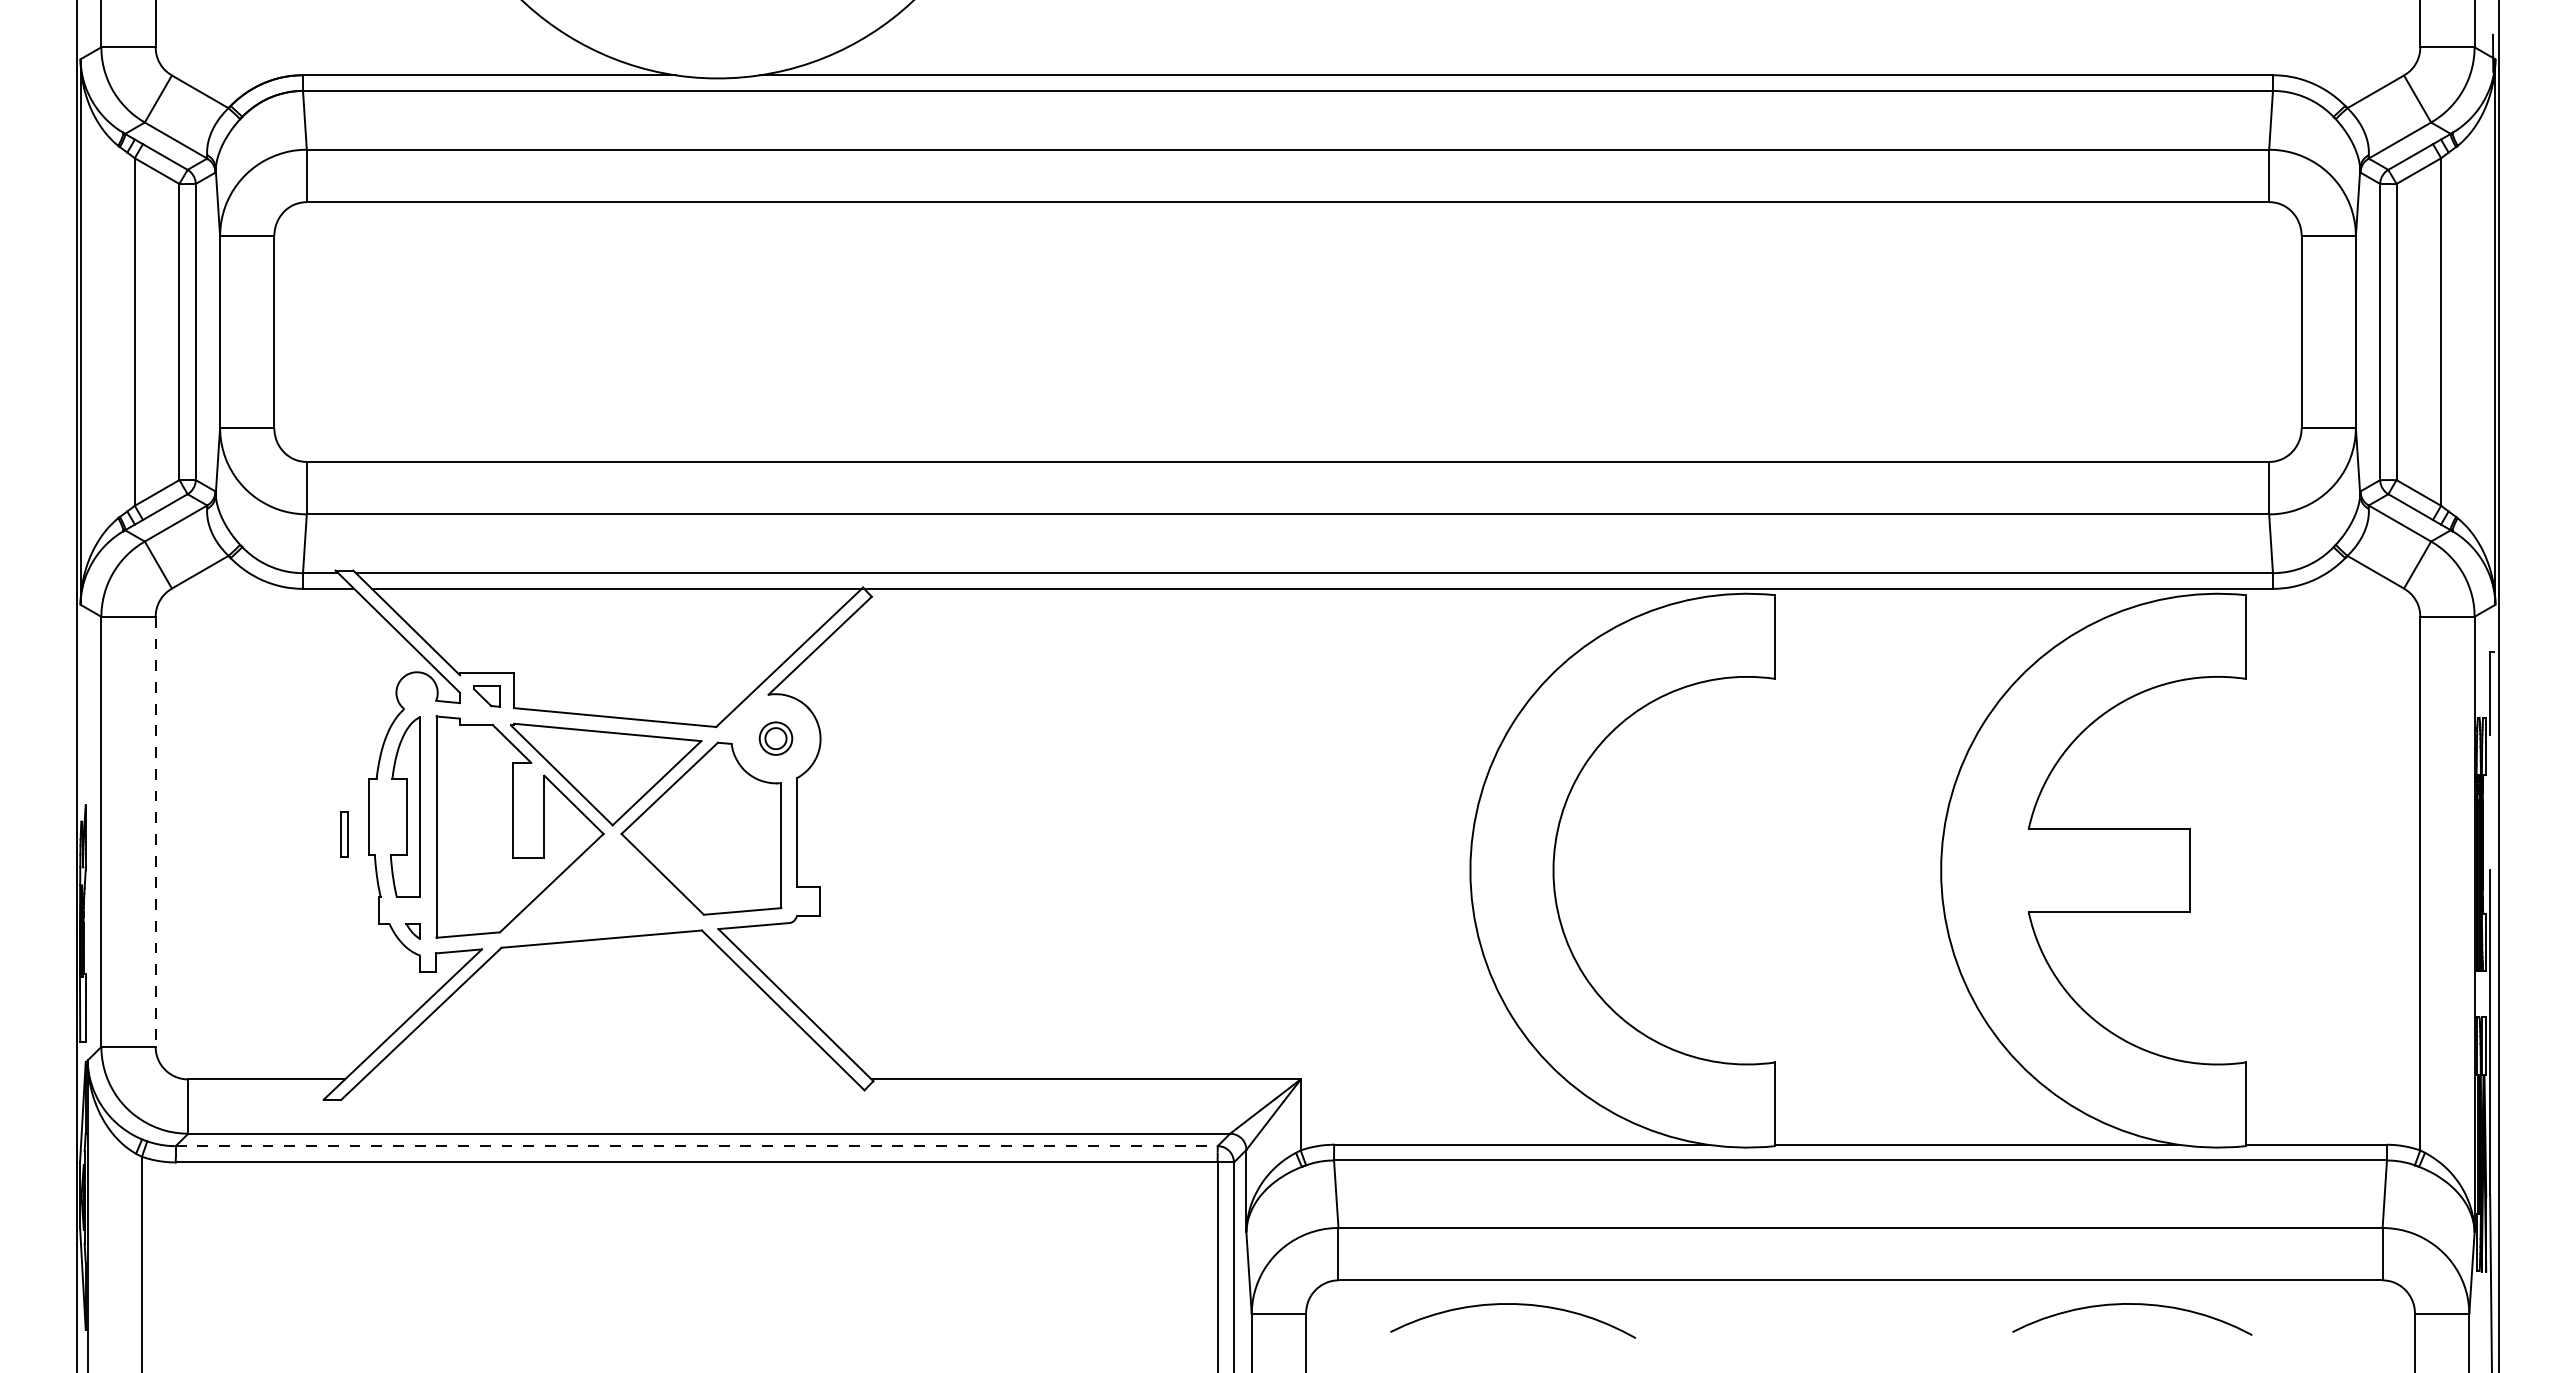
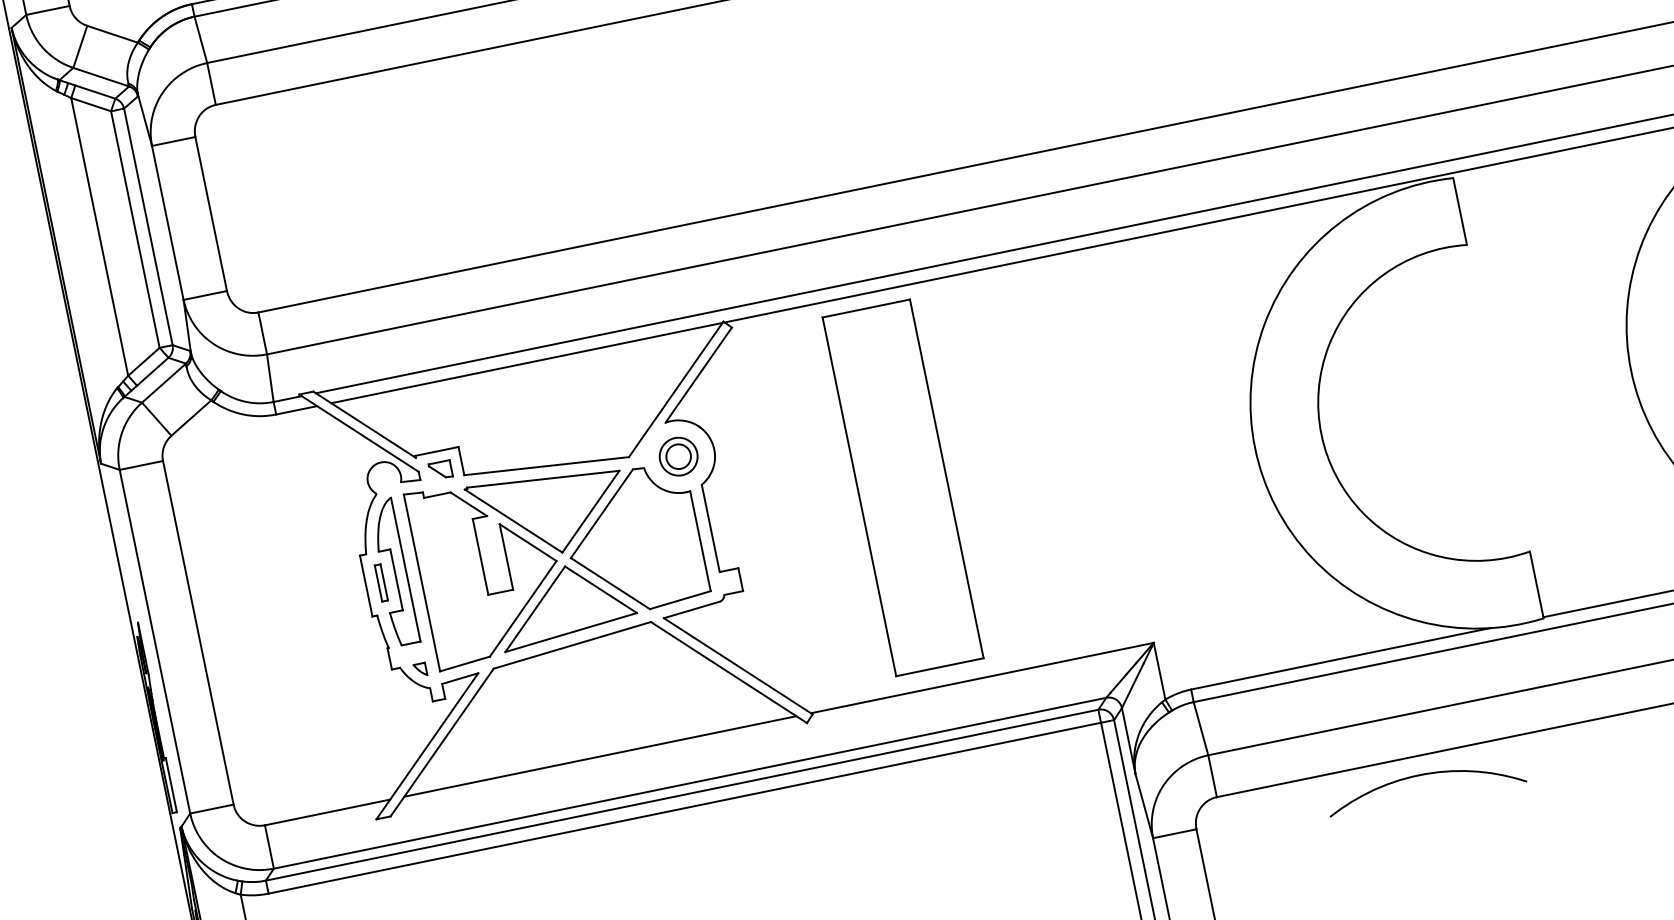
part: (775, 738) -> (678, 456), size x1.43
part: (1037, 831) -> (902, 487), added
line: (155, 832) -> (198, 633), dashed -> solid
part: (344, 834) -> (381, 583), moved
part: (603, 886) -> (565, 603), added
line: (607, 1079) -> (599, 756), added
line: (696, 1146) -> (682, 795), dashed -> solid
curve: (1518, 1305) -> (1427, 774), moved

